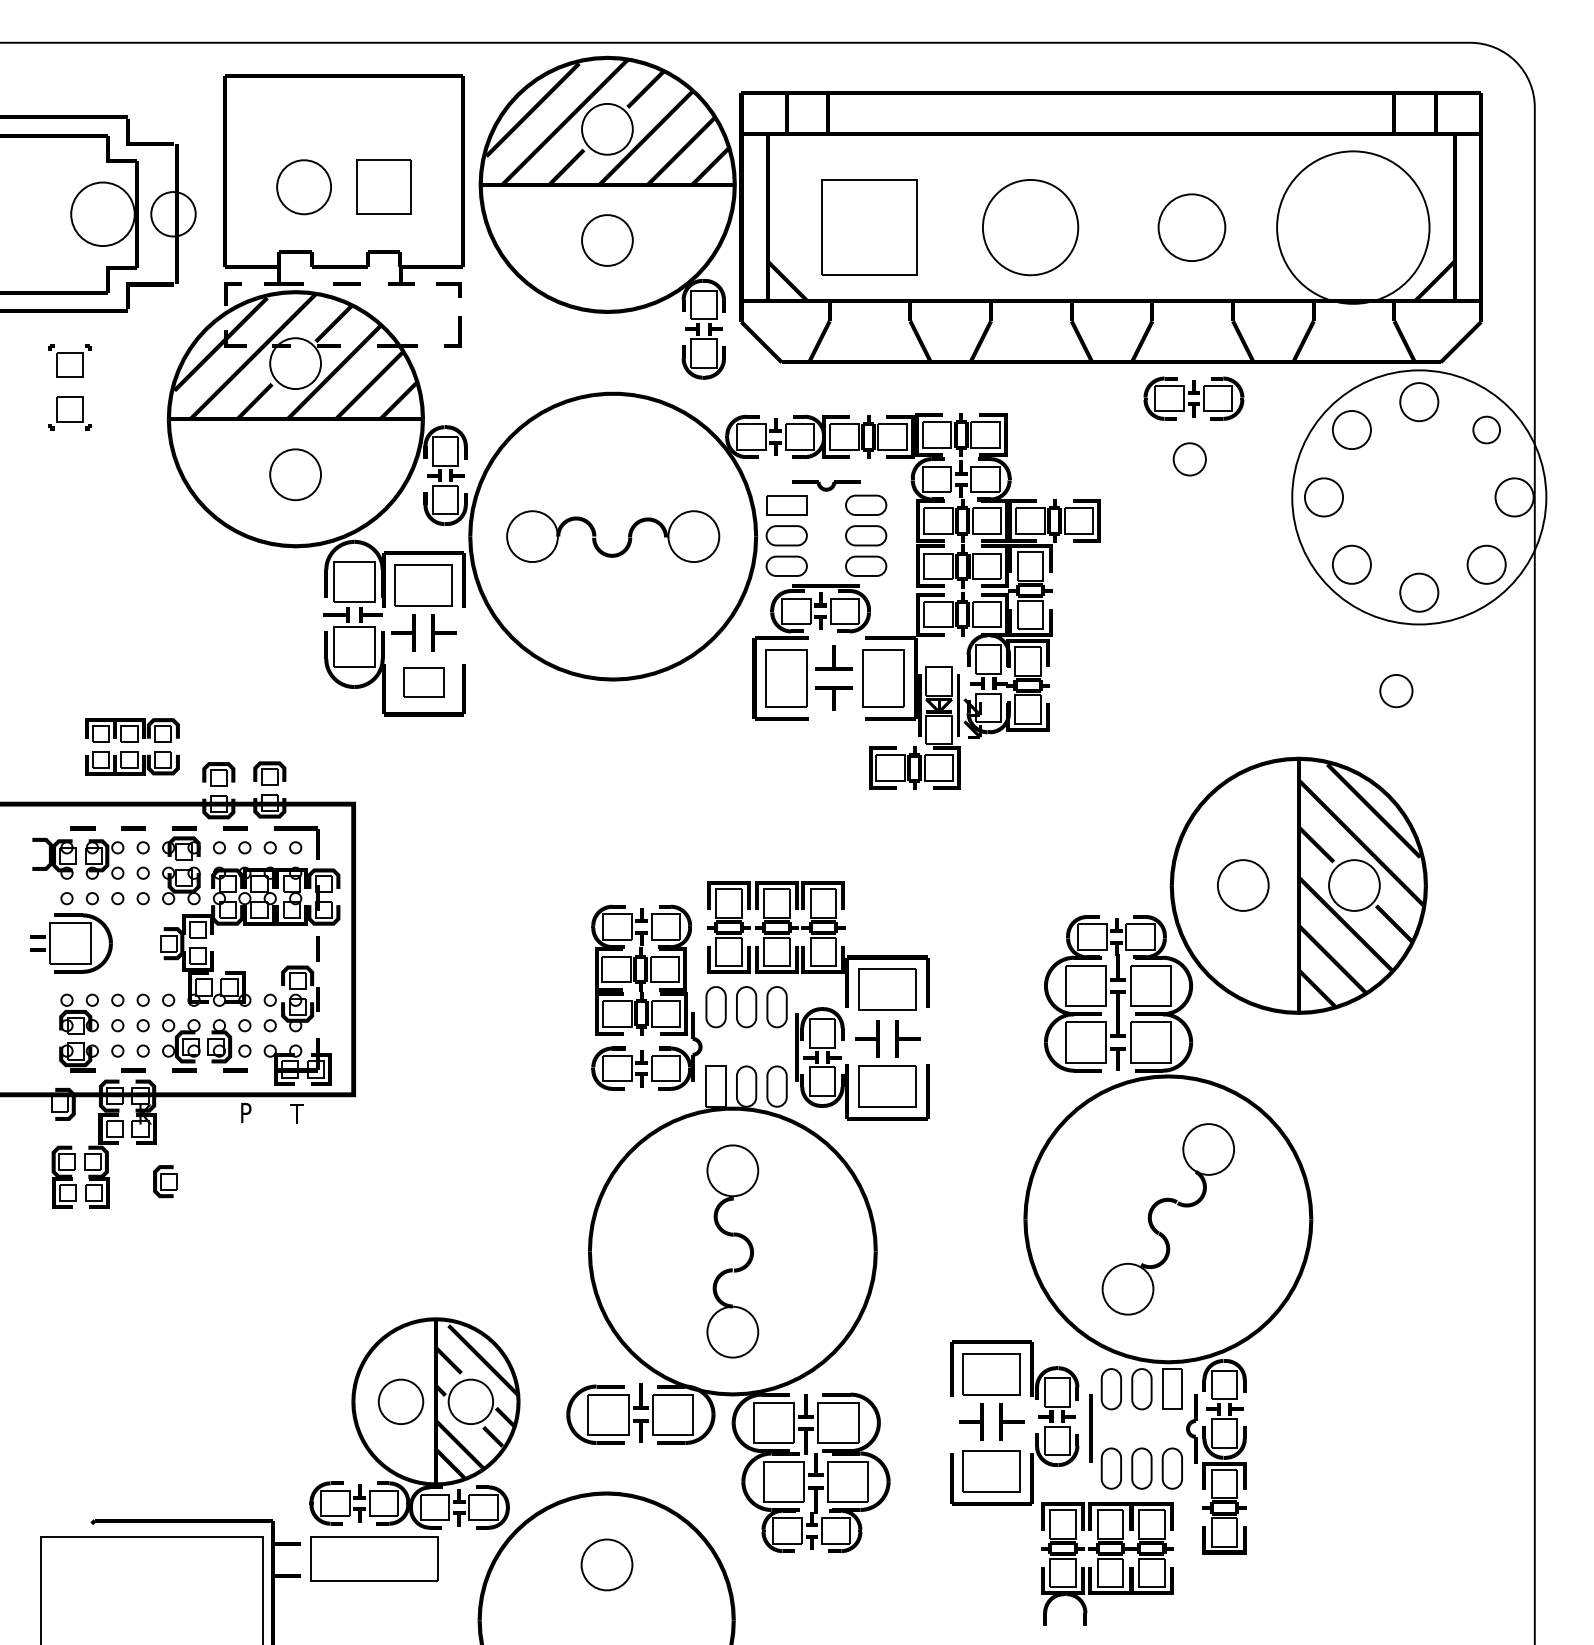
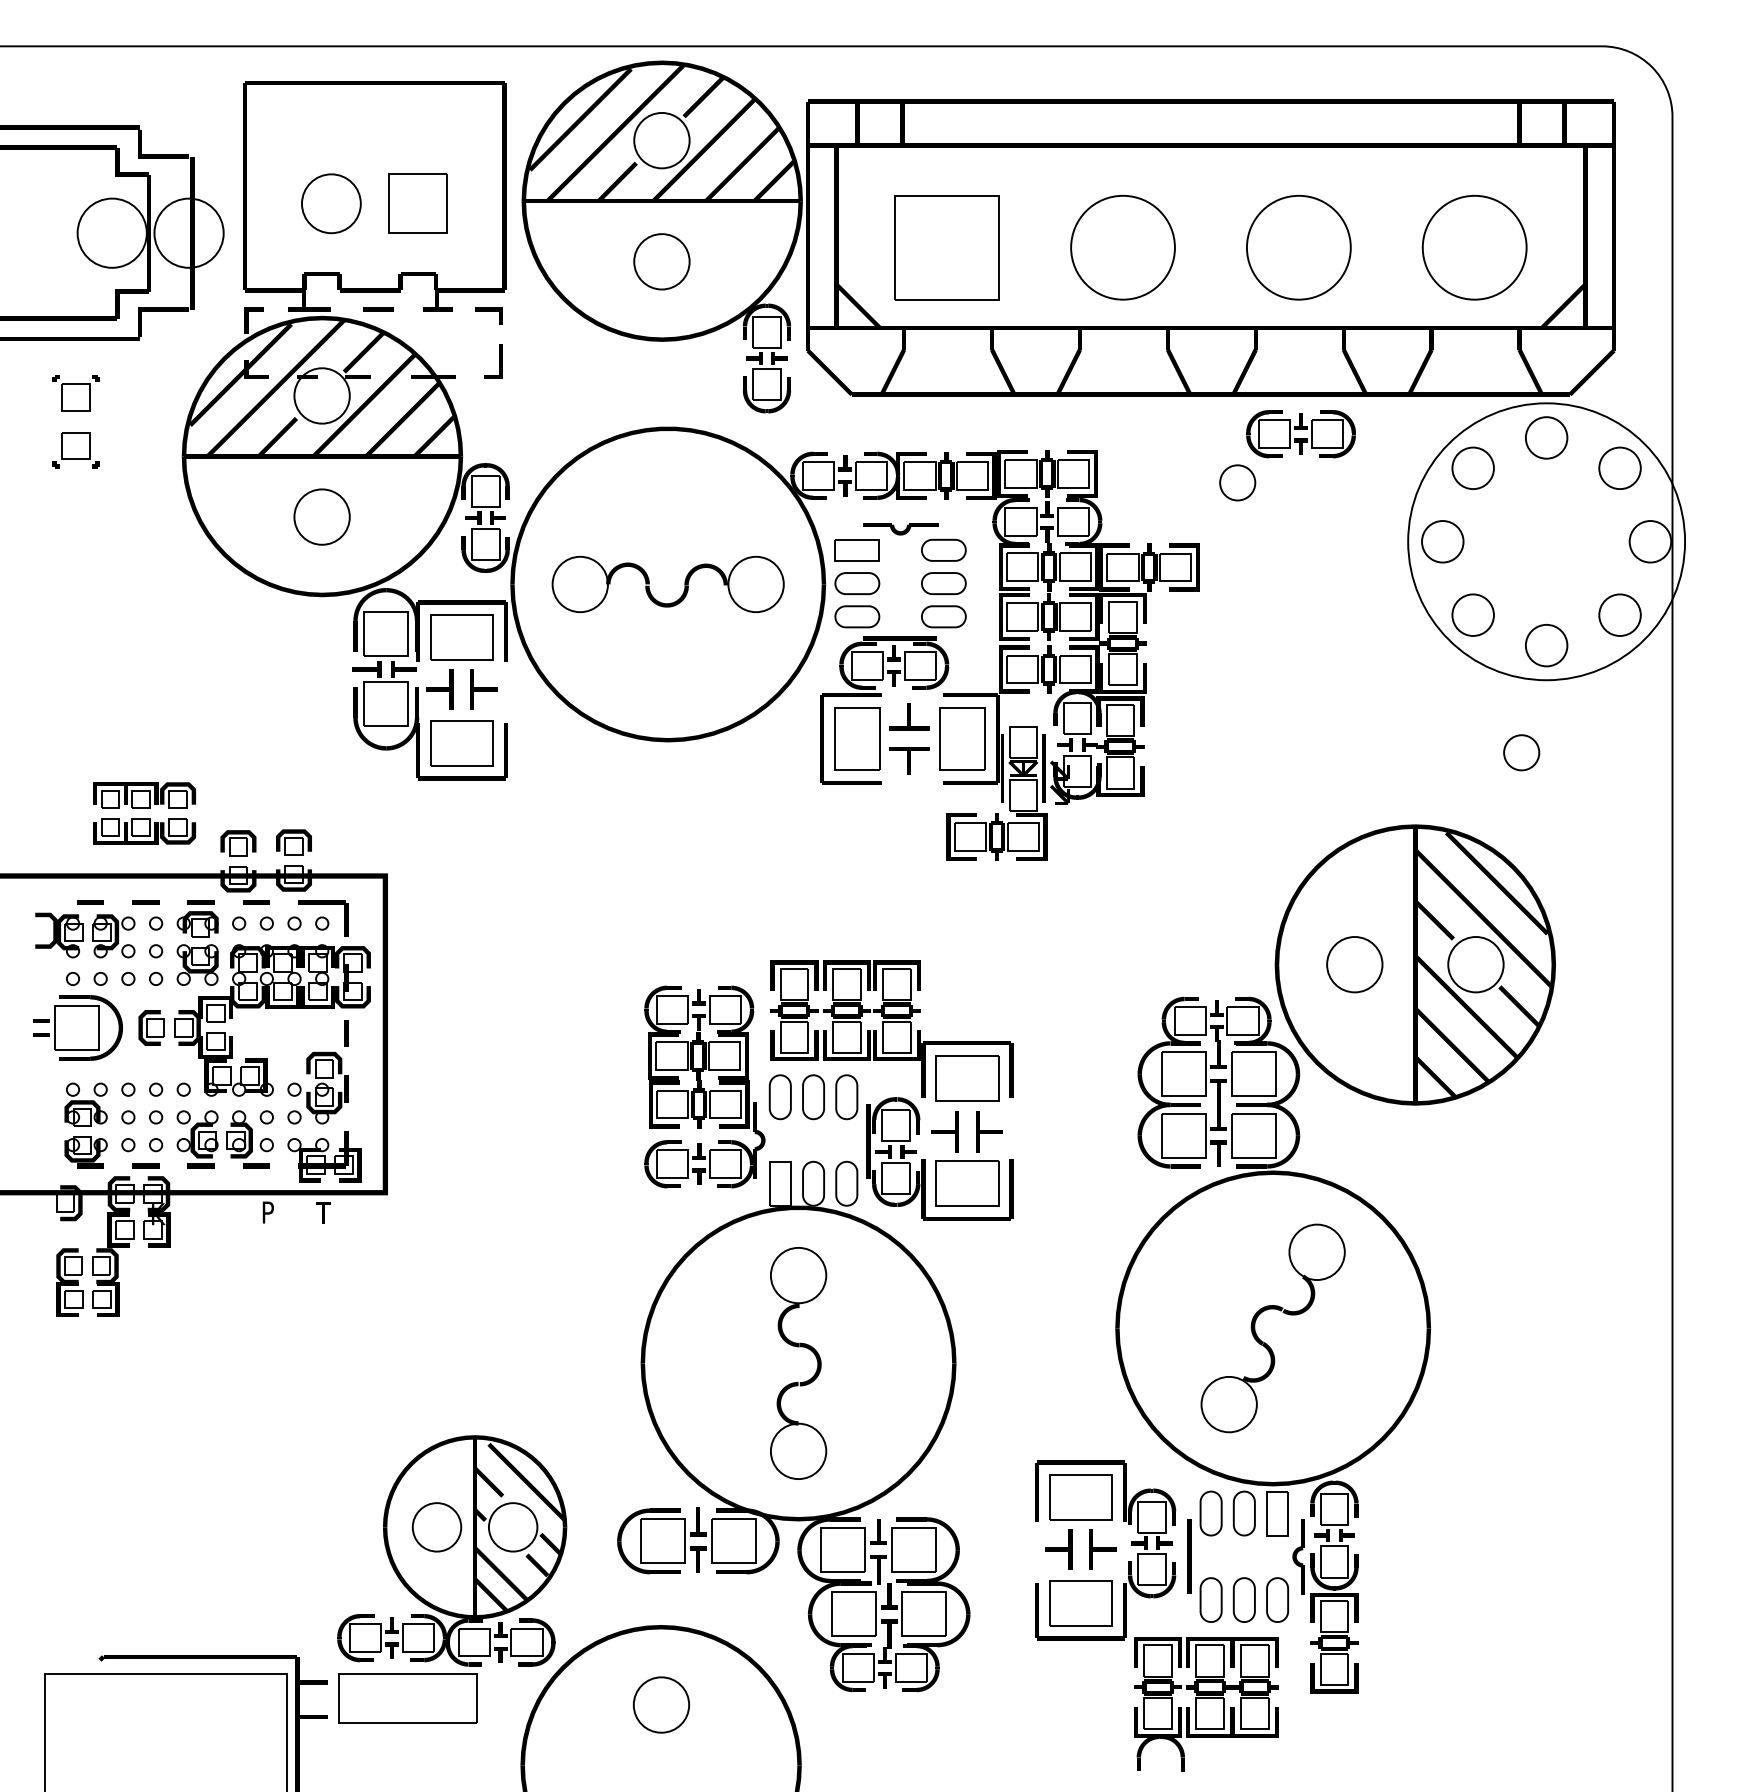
circle: (173, 214) -> (189, 233), size x1.43
circle: (1191, 227) -> (1298, 247), size x1.43
circle: (1352, 227) -> (1473, 247), size x0.62
circle: (1486, 430) -> (1619, 468), size x1.43
circle: (1189, 459) -> (1237, 483), moved
part: (423, 682) -> (461, 743), size x1.43
part: (165, 1181) -> (152, 1027), moved

